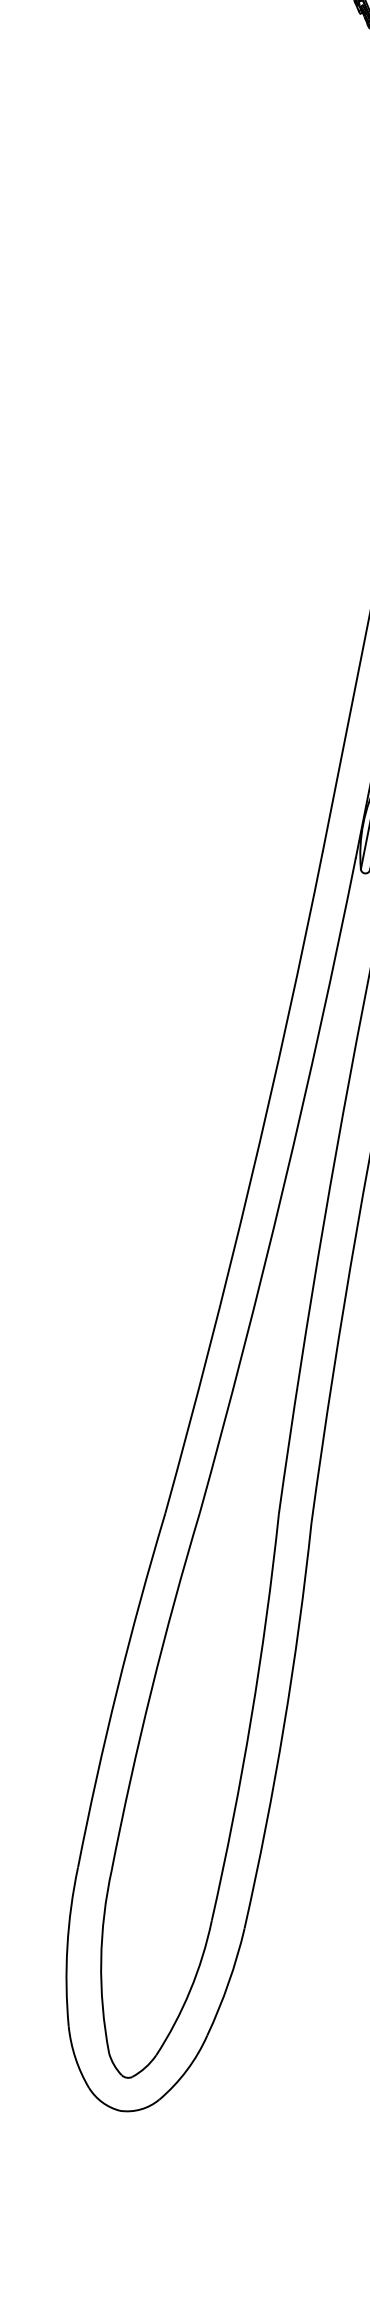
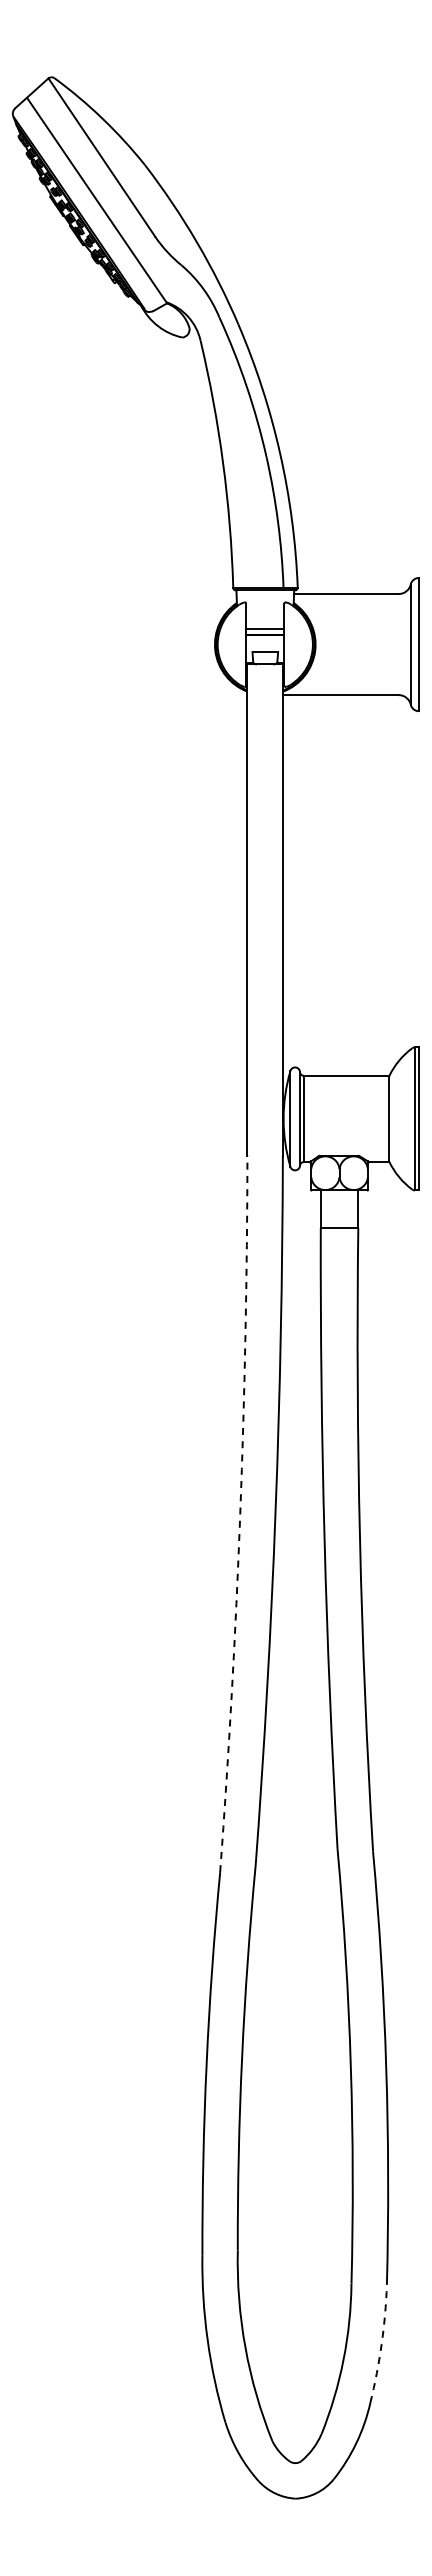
arc: (250, 1183) -> (240, 1514), solid -> dashed
arc: (228, 1983) -> (381, 2344), solid -> dashed

